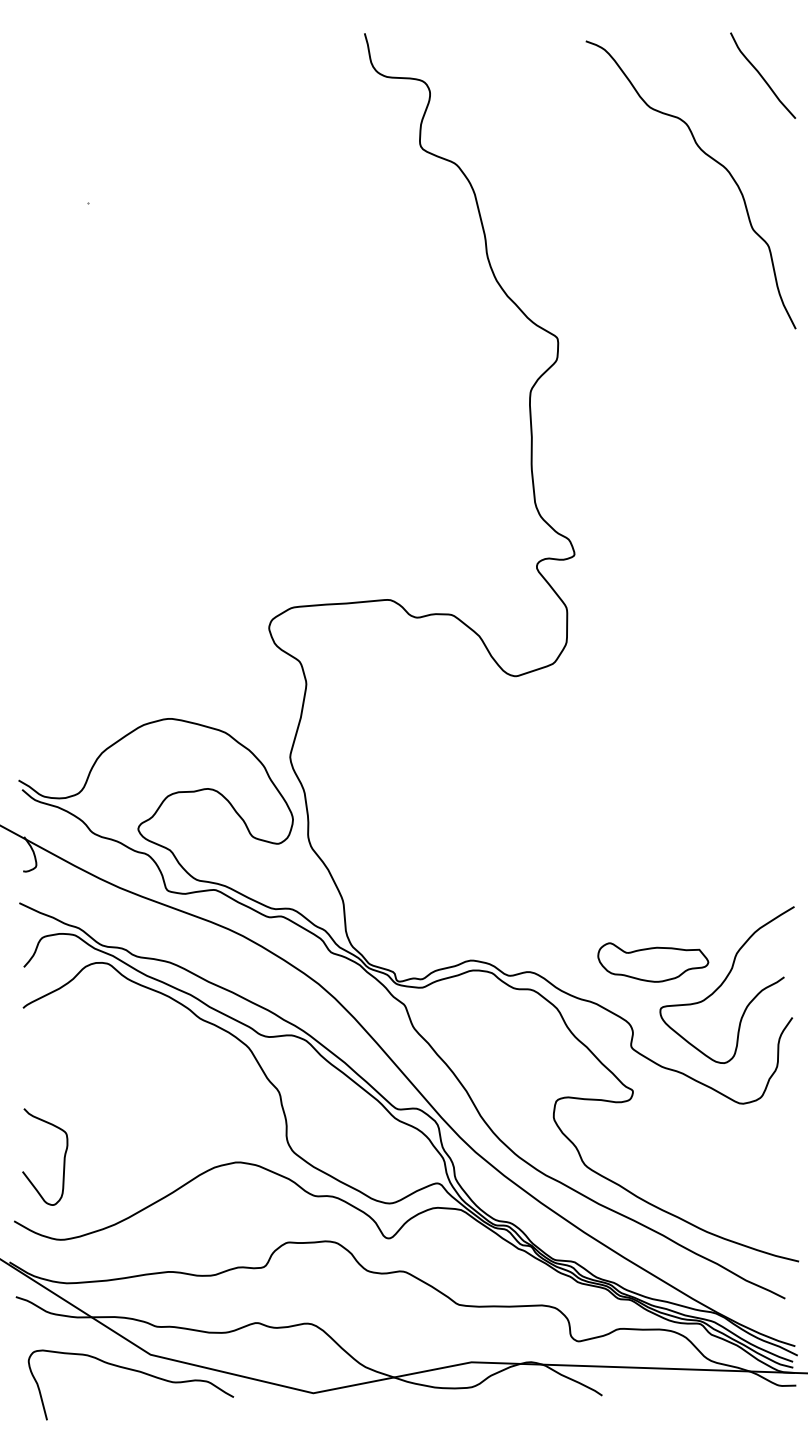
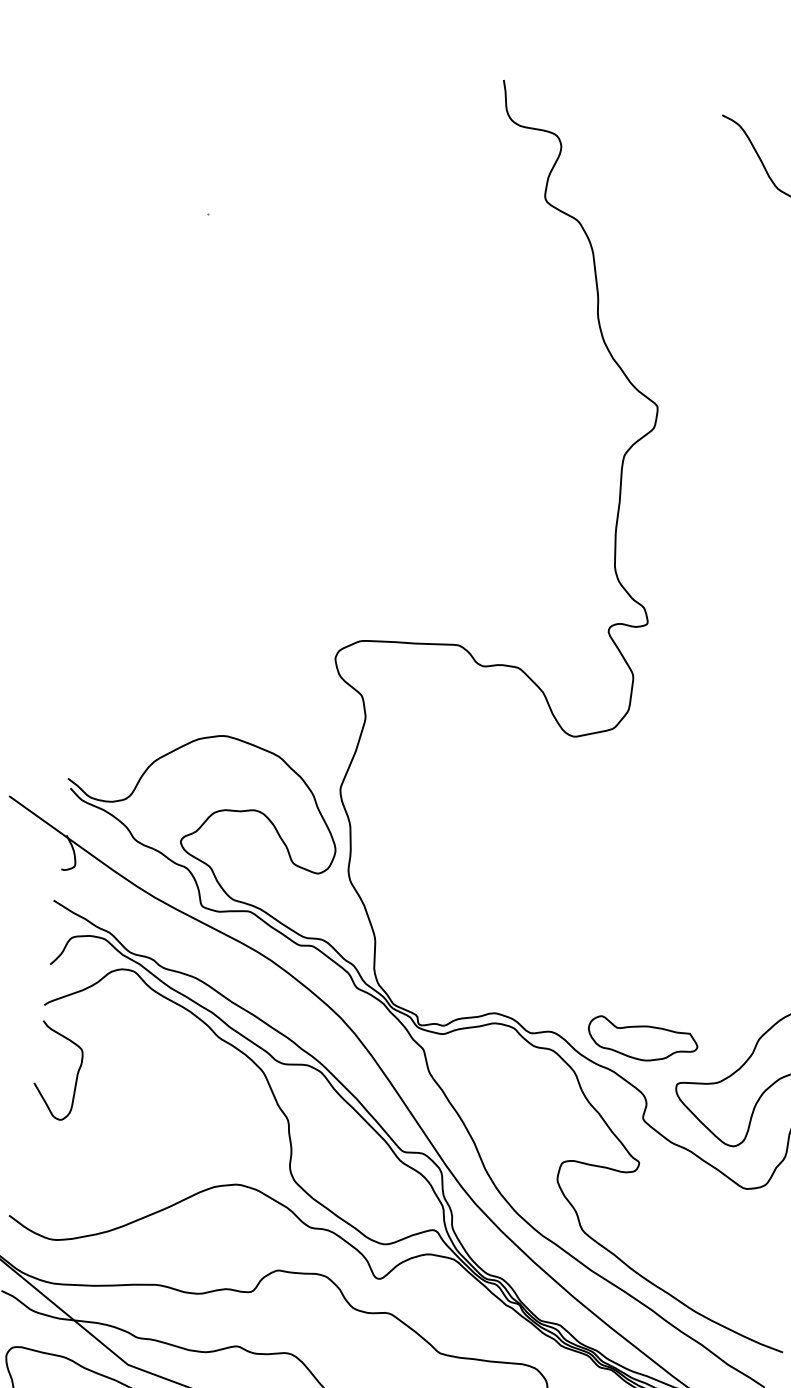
part: (653, 962) -> (642, 1040), moved
curve: (63, 1157) -> (76, 1073), moved

